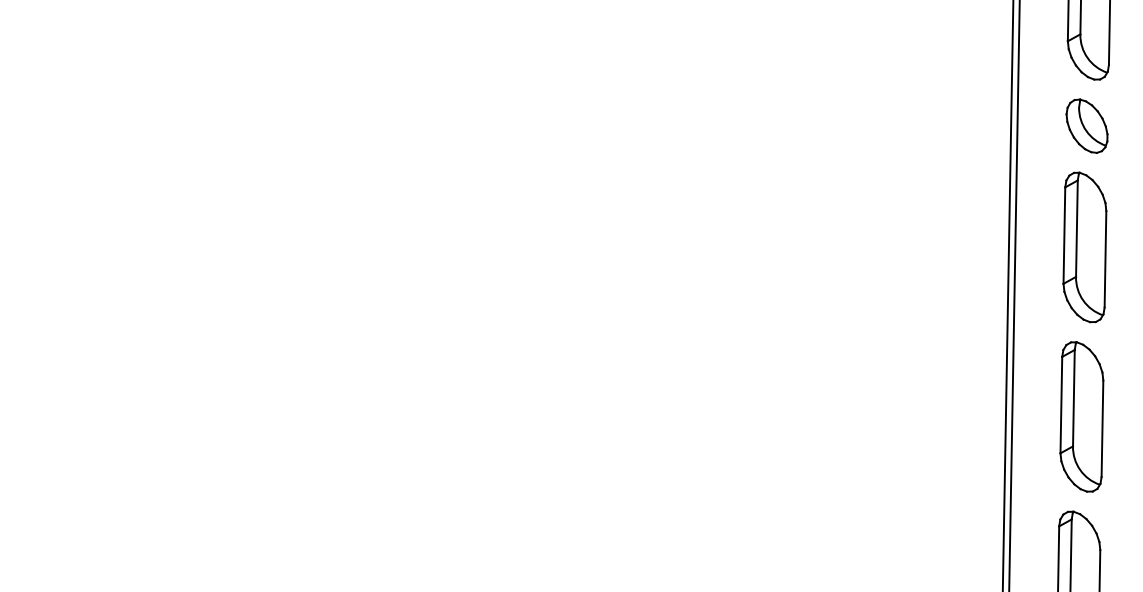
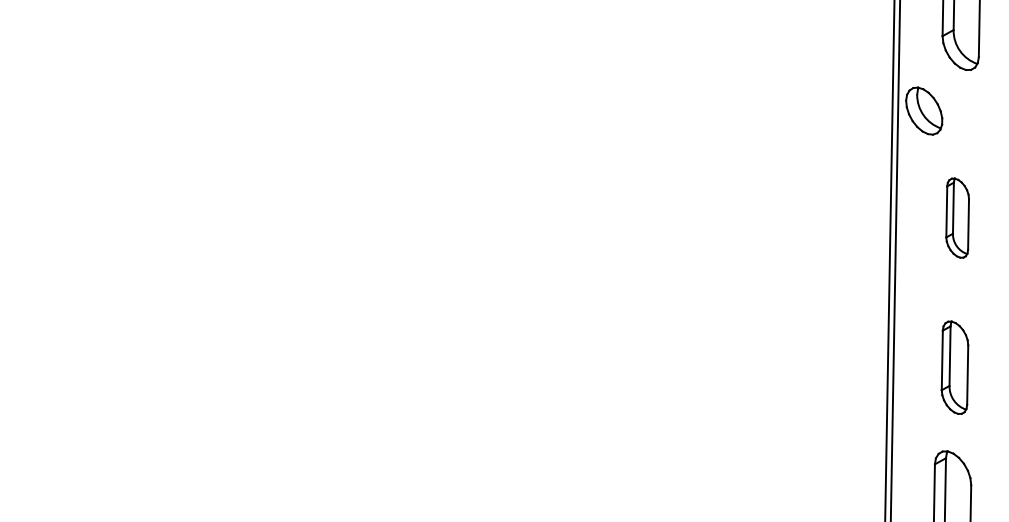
part: (1086, 125) -> (923, 110), moved
part: (1084, 247) -> (957, 218), size x0.6
part: (1081, 416) -> (954, 367), size x0.7

